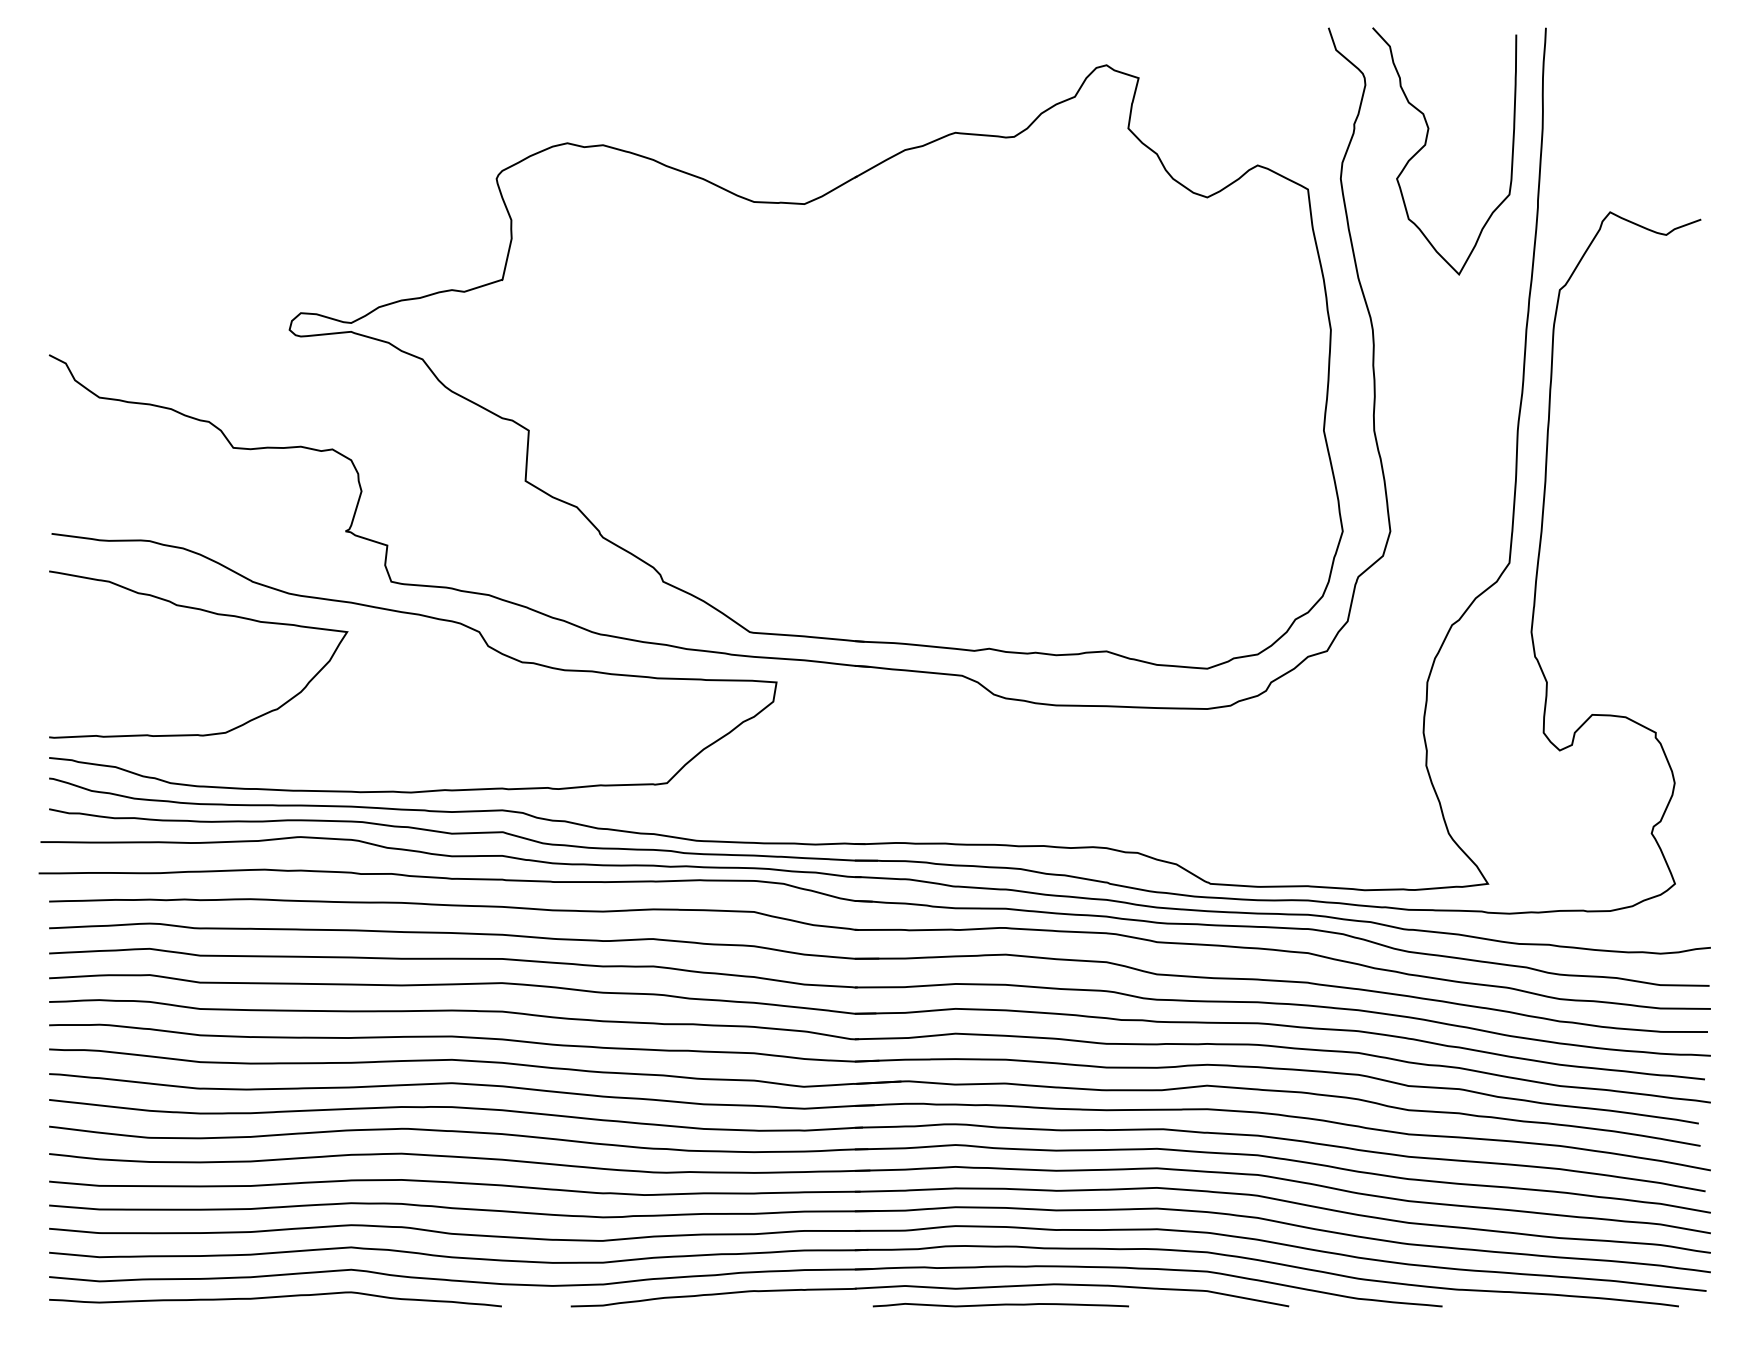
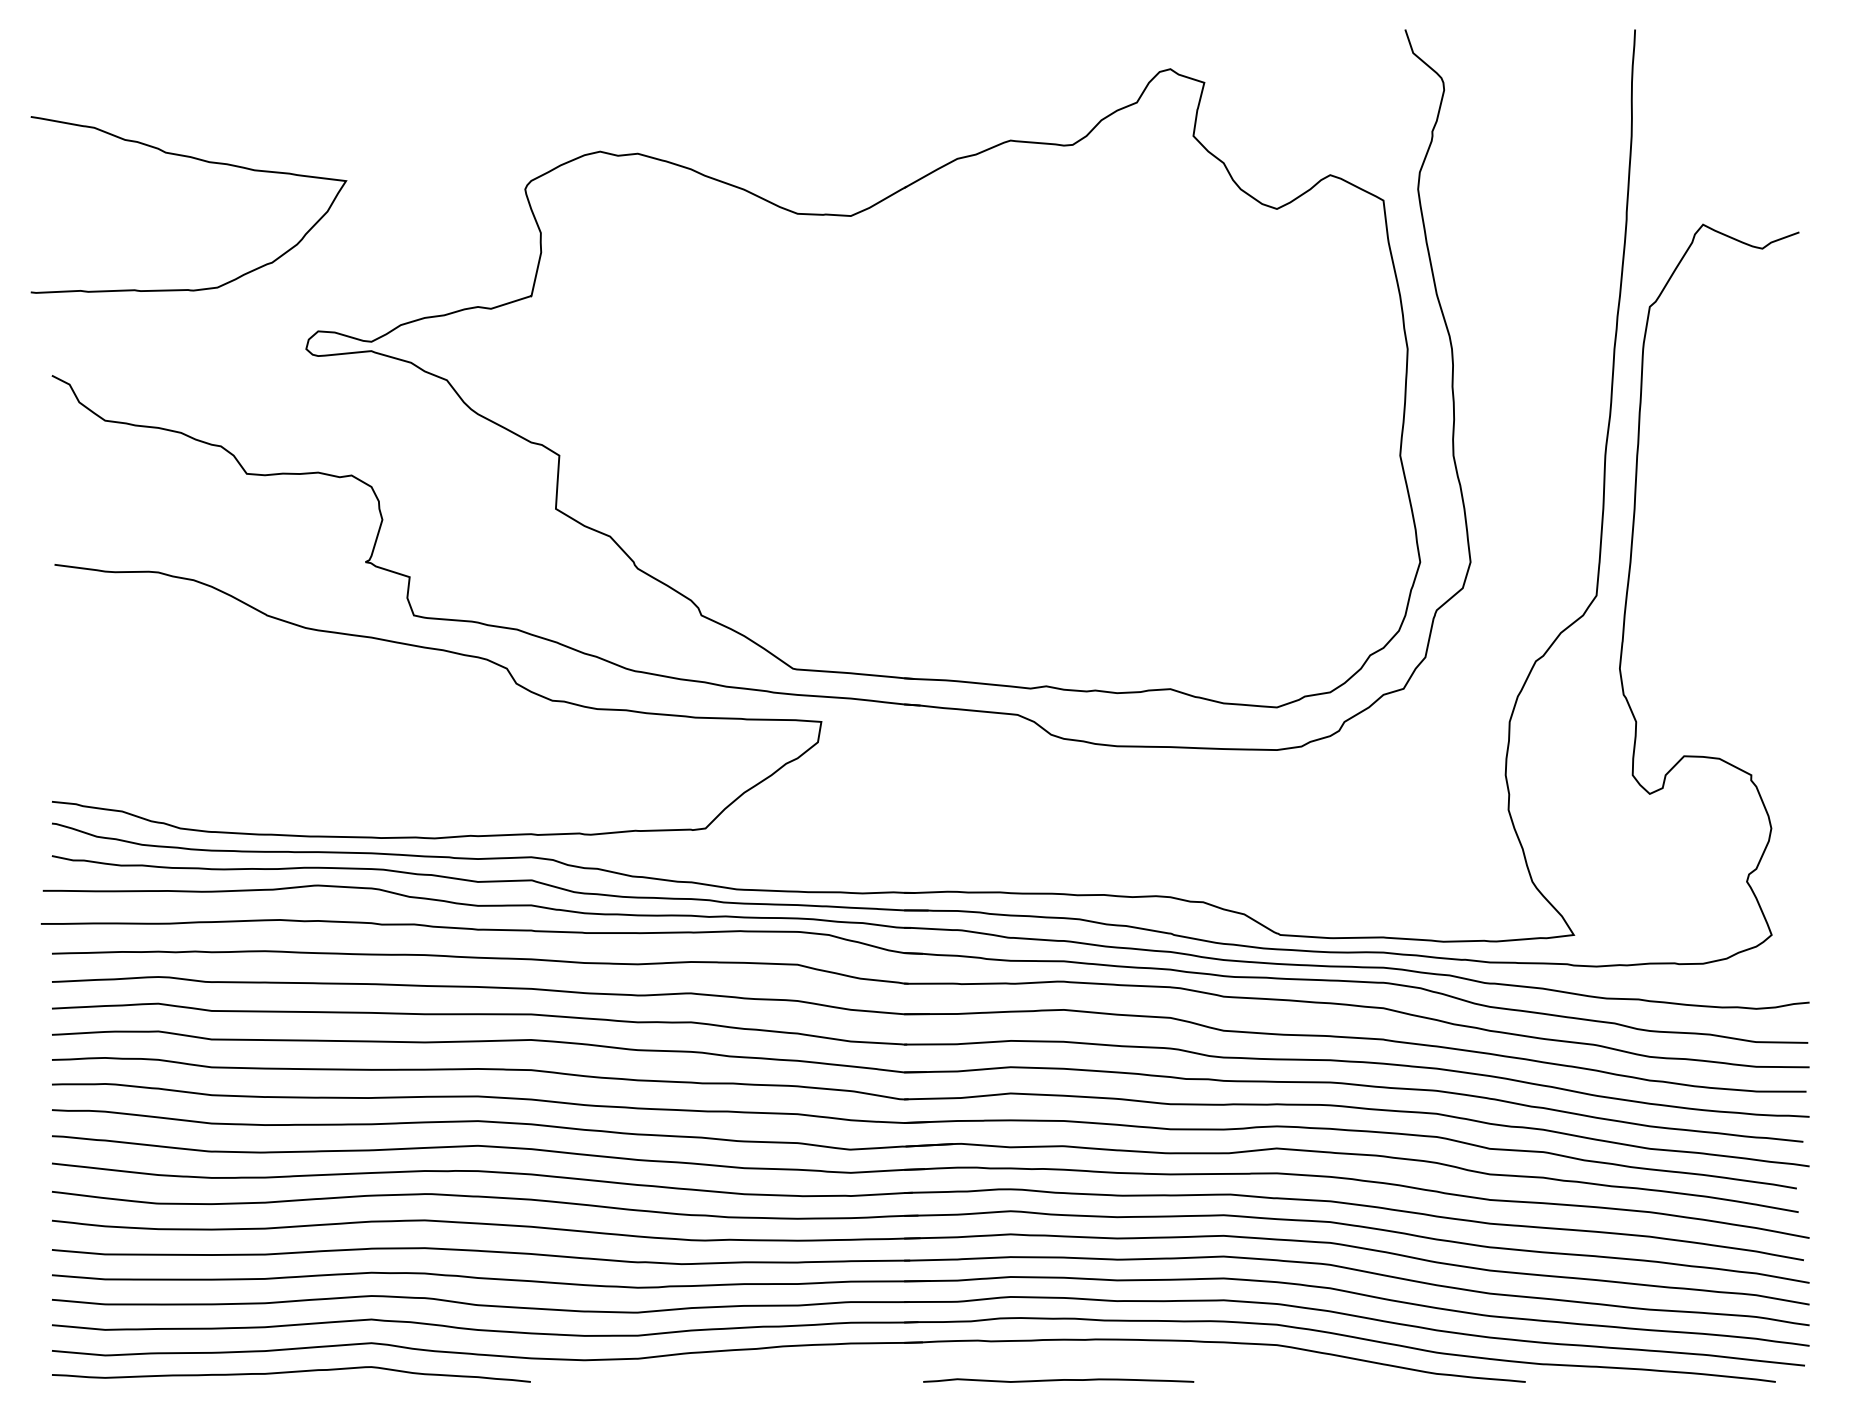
curve: (1426, 144) -> (1508, 152), removed
curve: (210, 613) -> (201, 161), moved
part: (929, 1288) -> (983, 1362), removed

